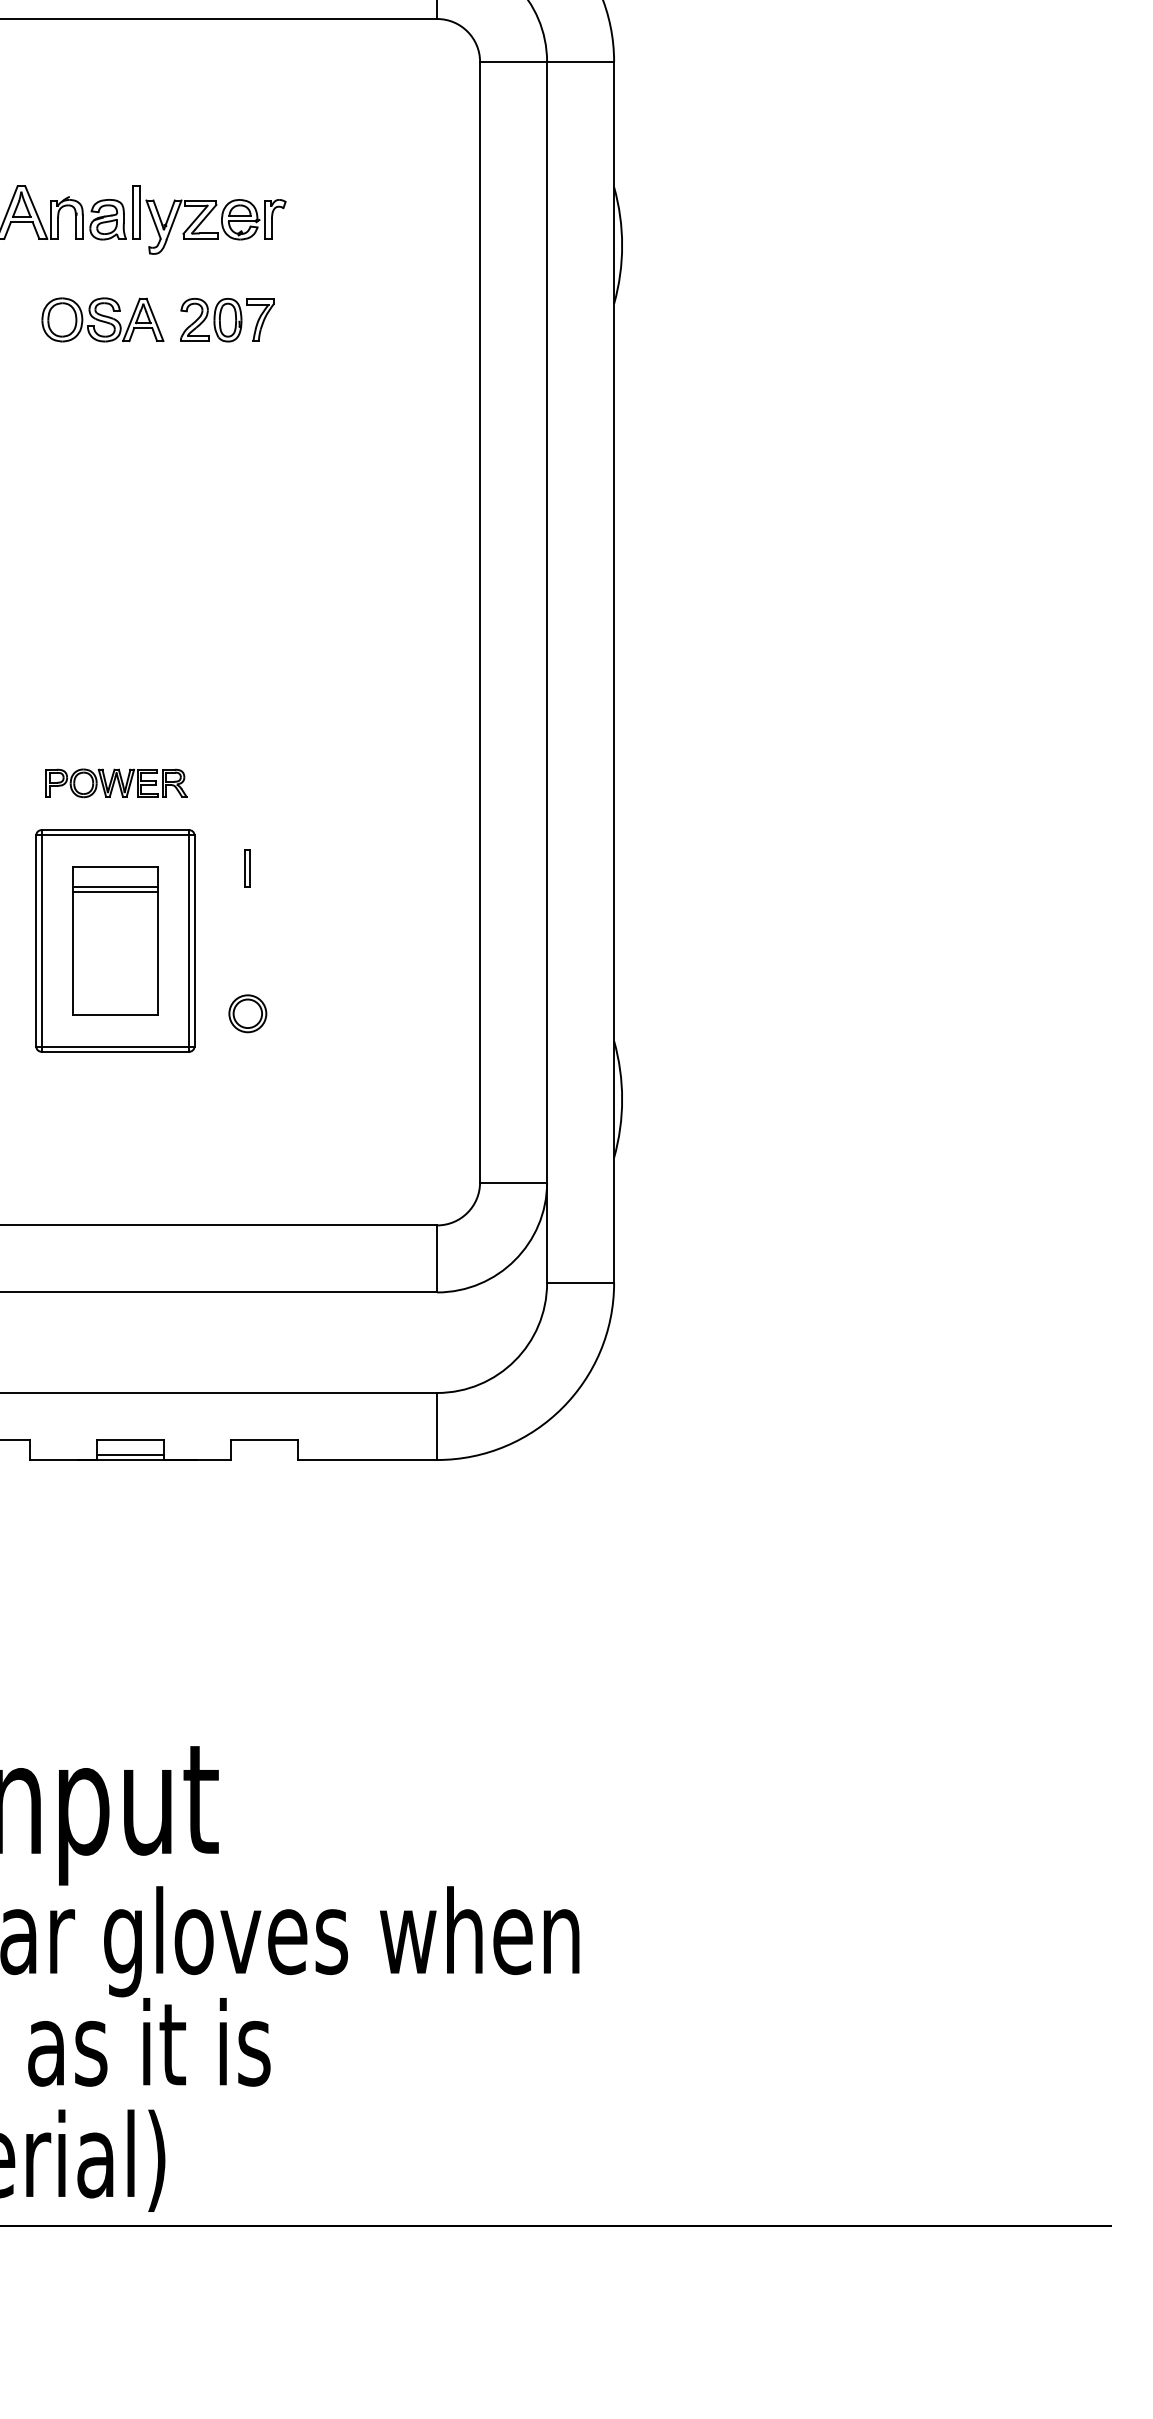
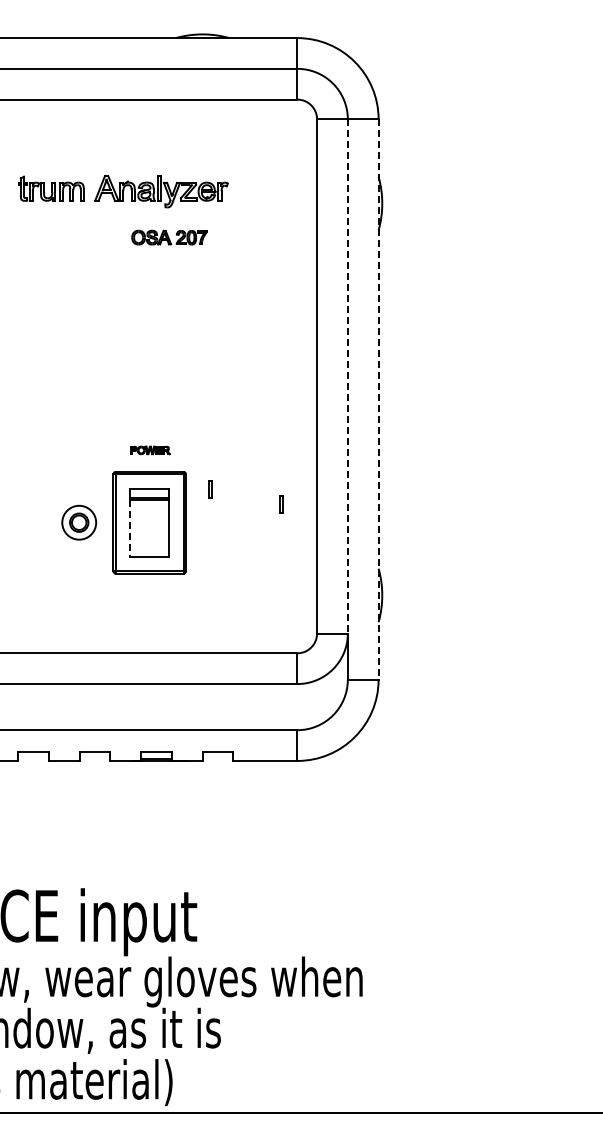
part: (158, 319) -> (169, 237), size x0.7
line: (546, 622) -> (347, 376), solid -> dashed
line: (613, 674) -> (378, 400), solid -> dashed
part: (117, 783) -> (150, 450), size x0.6
part: (402, 901) -> (281, 504), added
line: (73, 955) -> (130, 529), solid -> dashed
part: (247, 1012) -> (210, 555), removed

